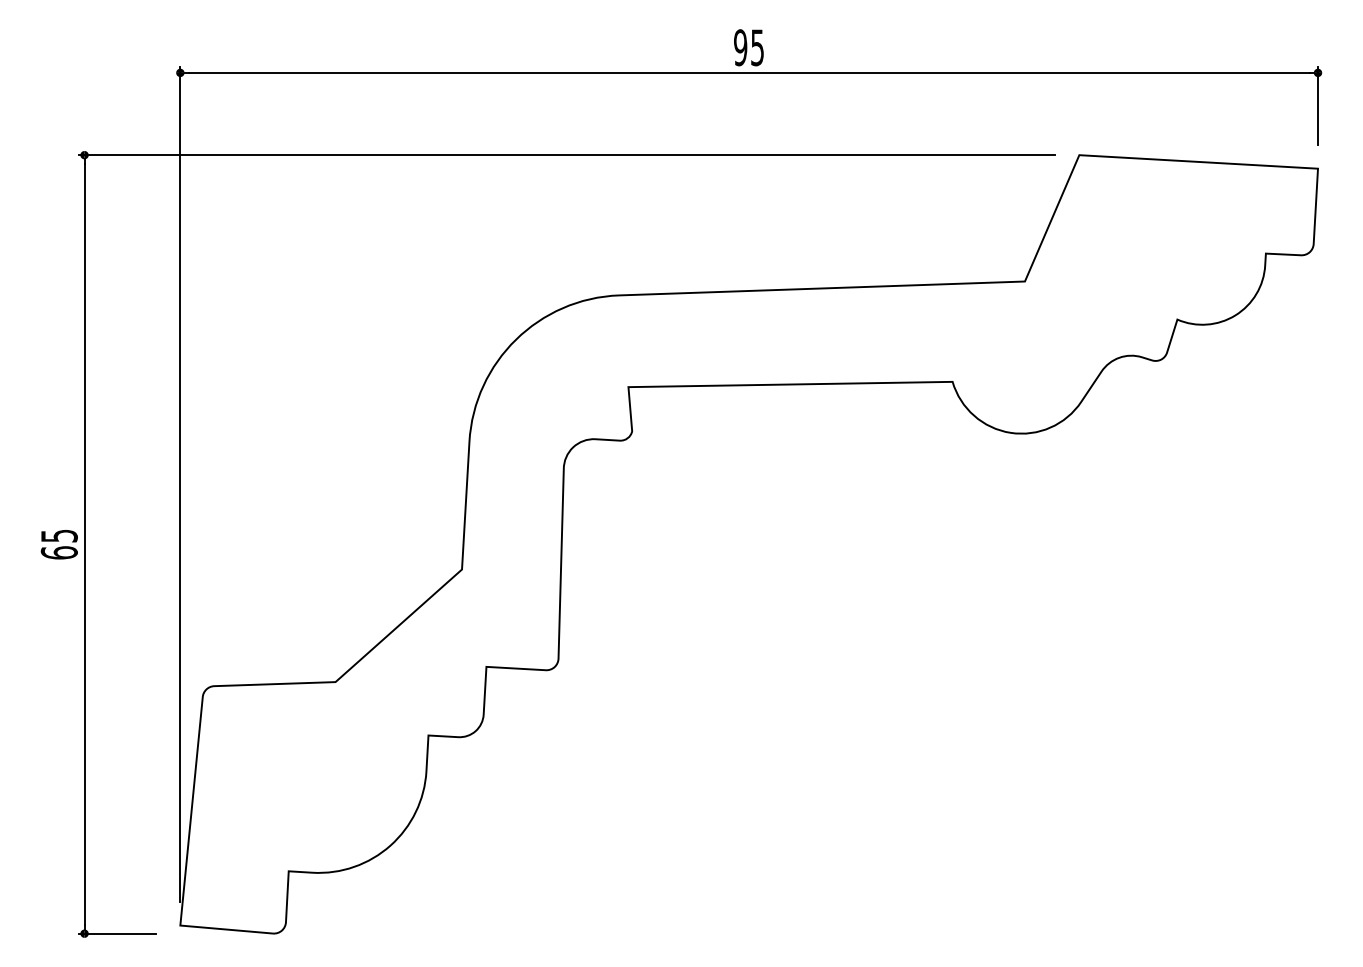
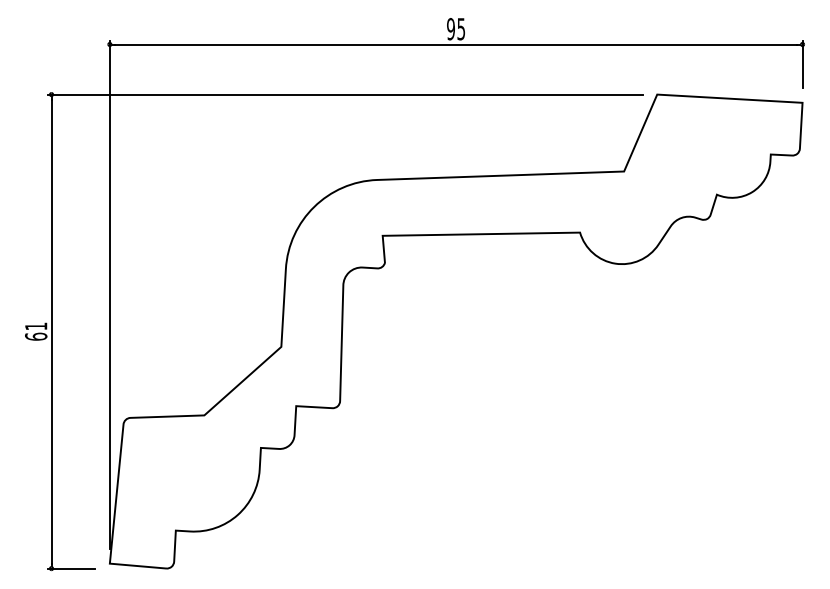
text: (59, 536) -> (36, 326), 65 -> 61

